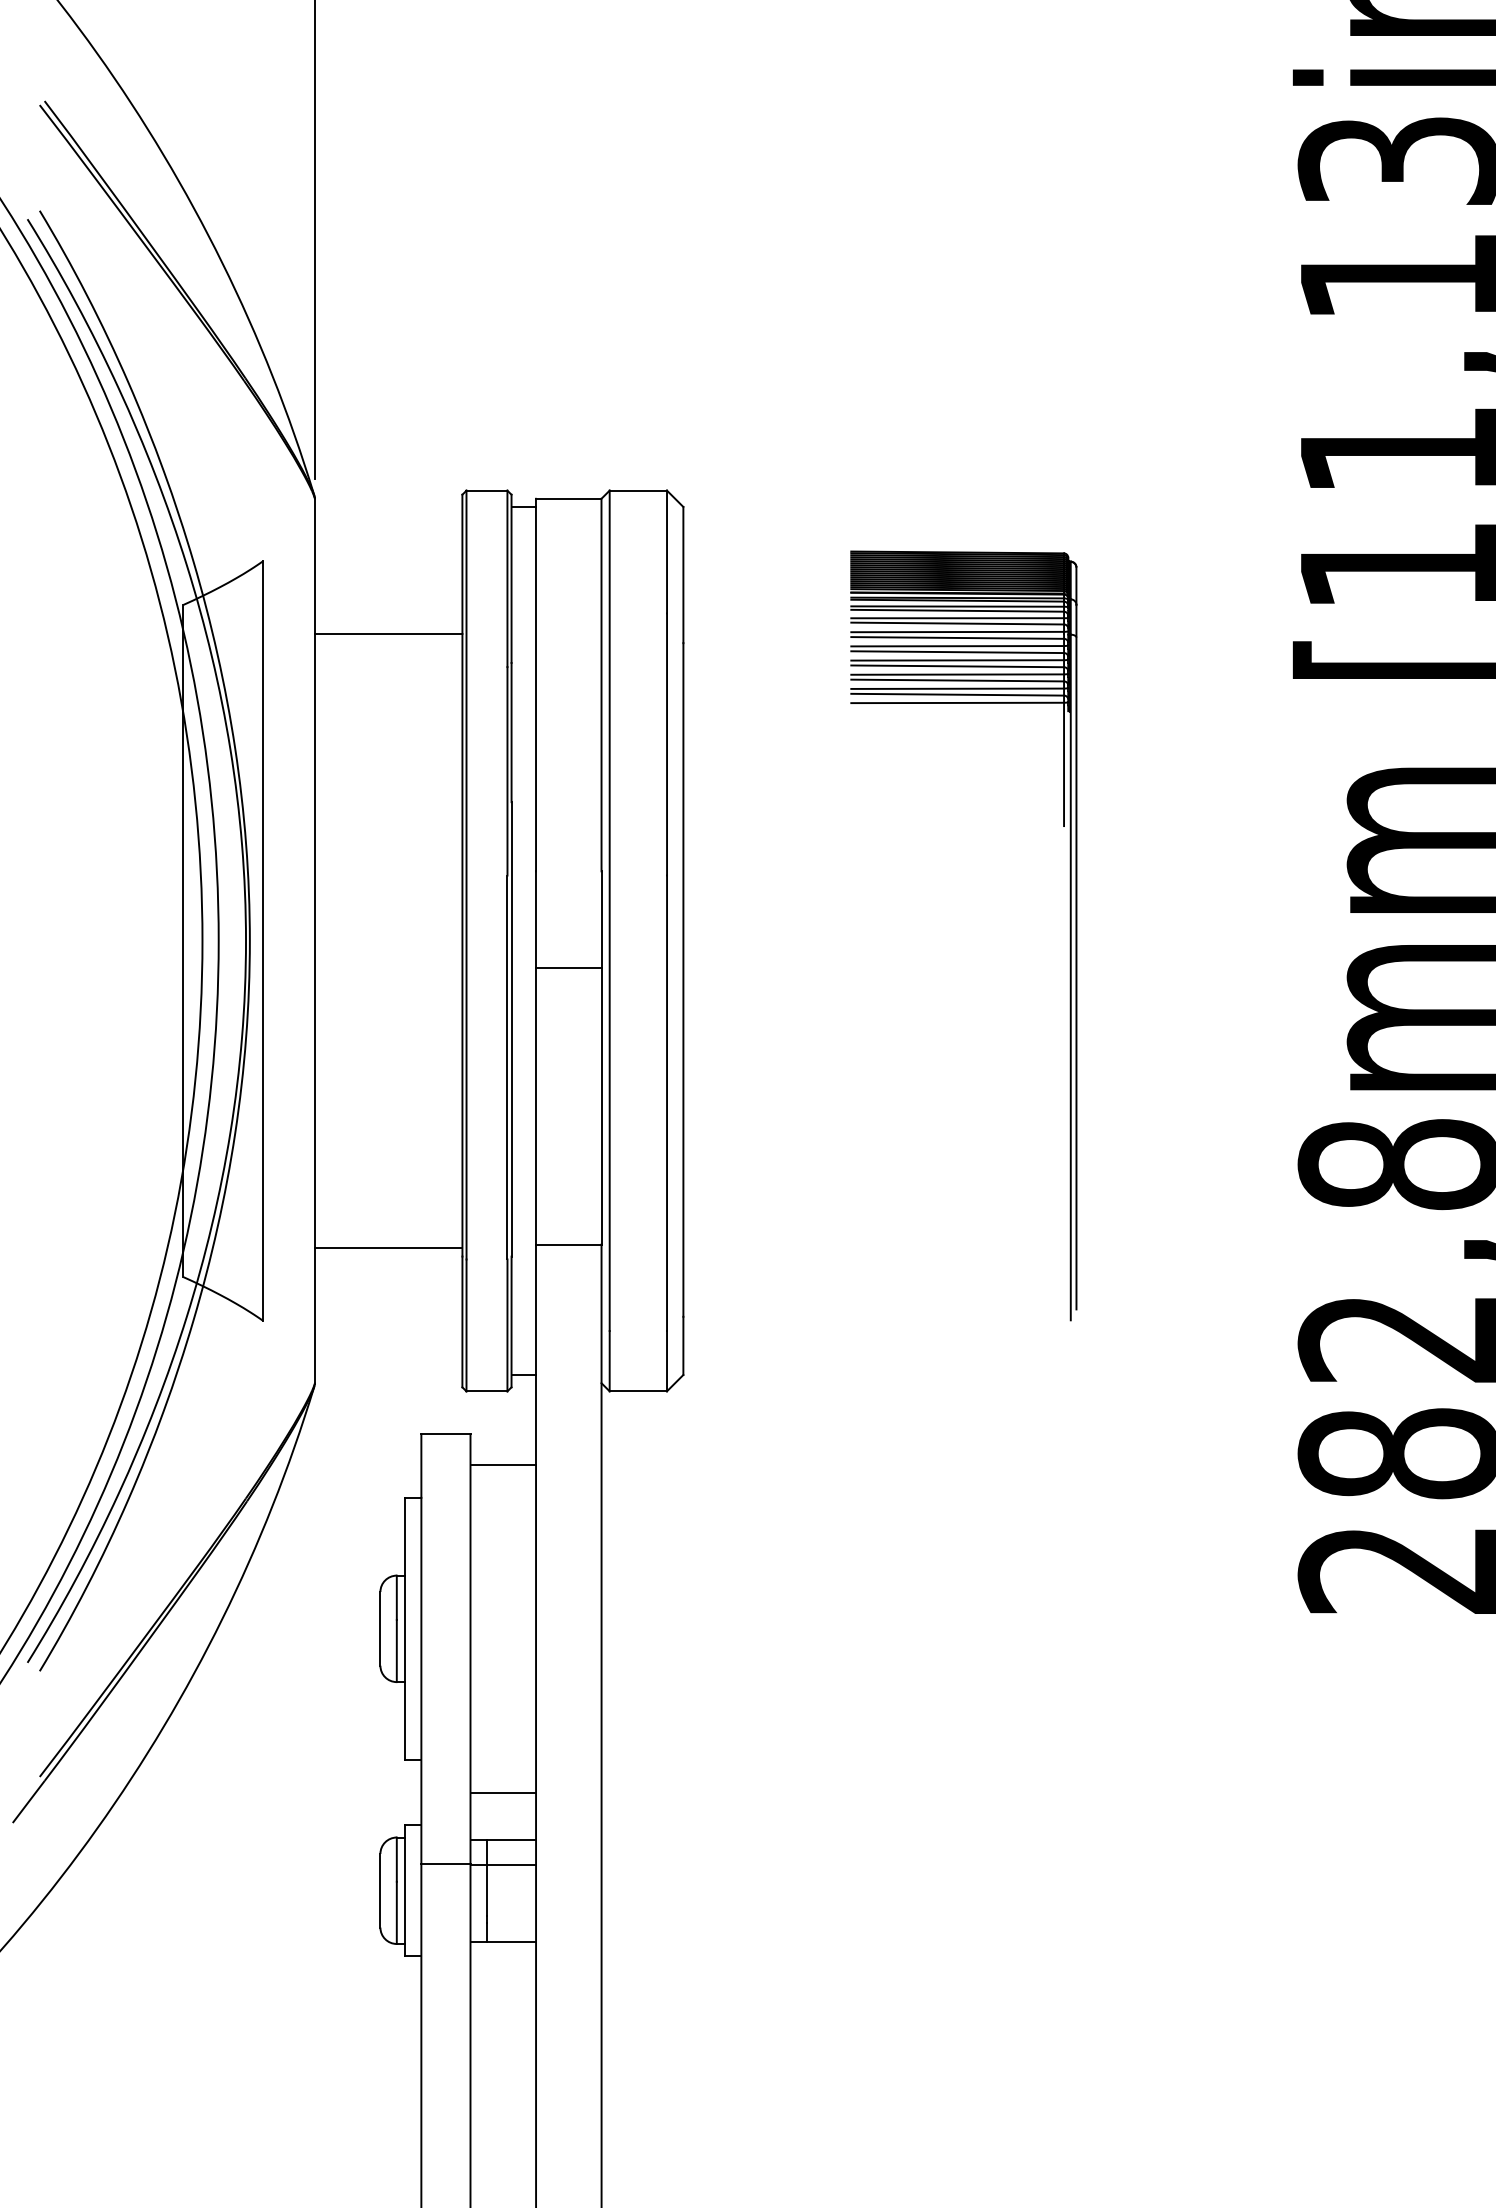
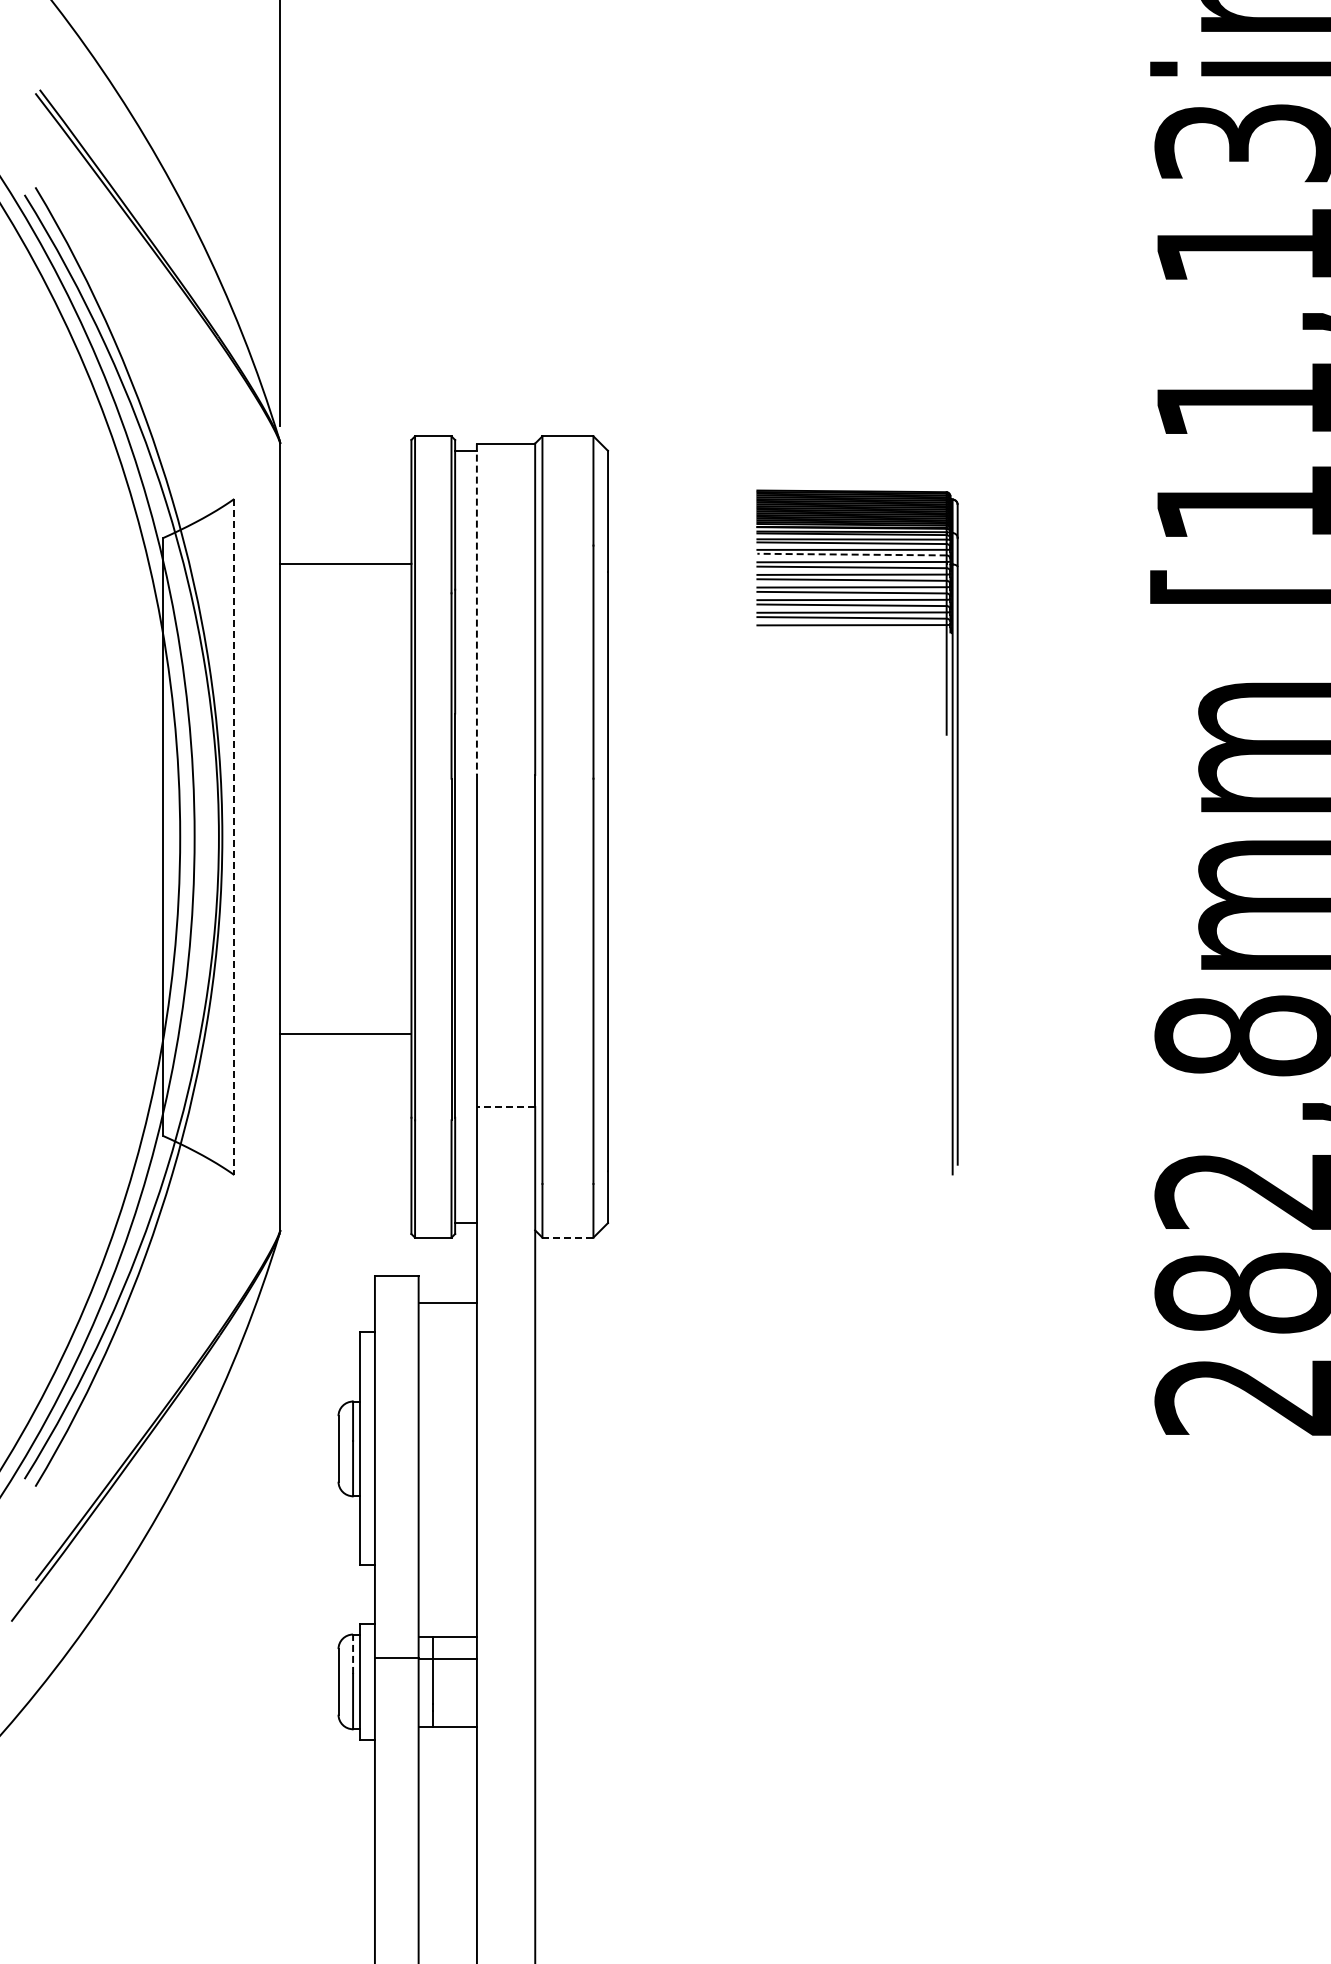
line: (958, 623) -> (852, 554), solid -> dashed
line: (535, 685) -> (476, 609), solid -> dashed
line: (263, 941) -> (234, 837), solid -> dashed
line: (568, 968) -> (505, 861), removed
line: (568, 1245) -> (505, 1107), solid -> dashed
line: (388, 1248) -> (345, 1034), moved
line: (638, 1391) -> (568, 1237), solid -> dashed
line: (502, 1792) -> (447, 1594), removed
line: (397, 1859) -> (353, 1654), solid -> dashed

